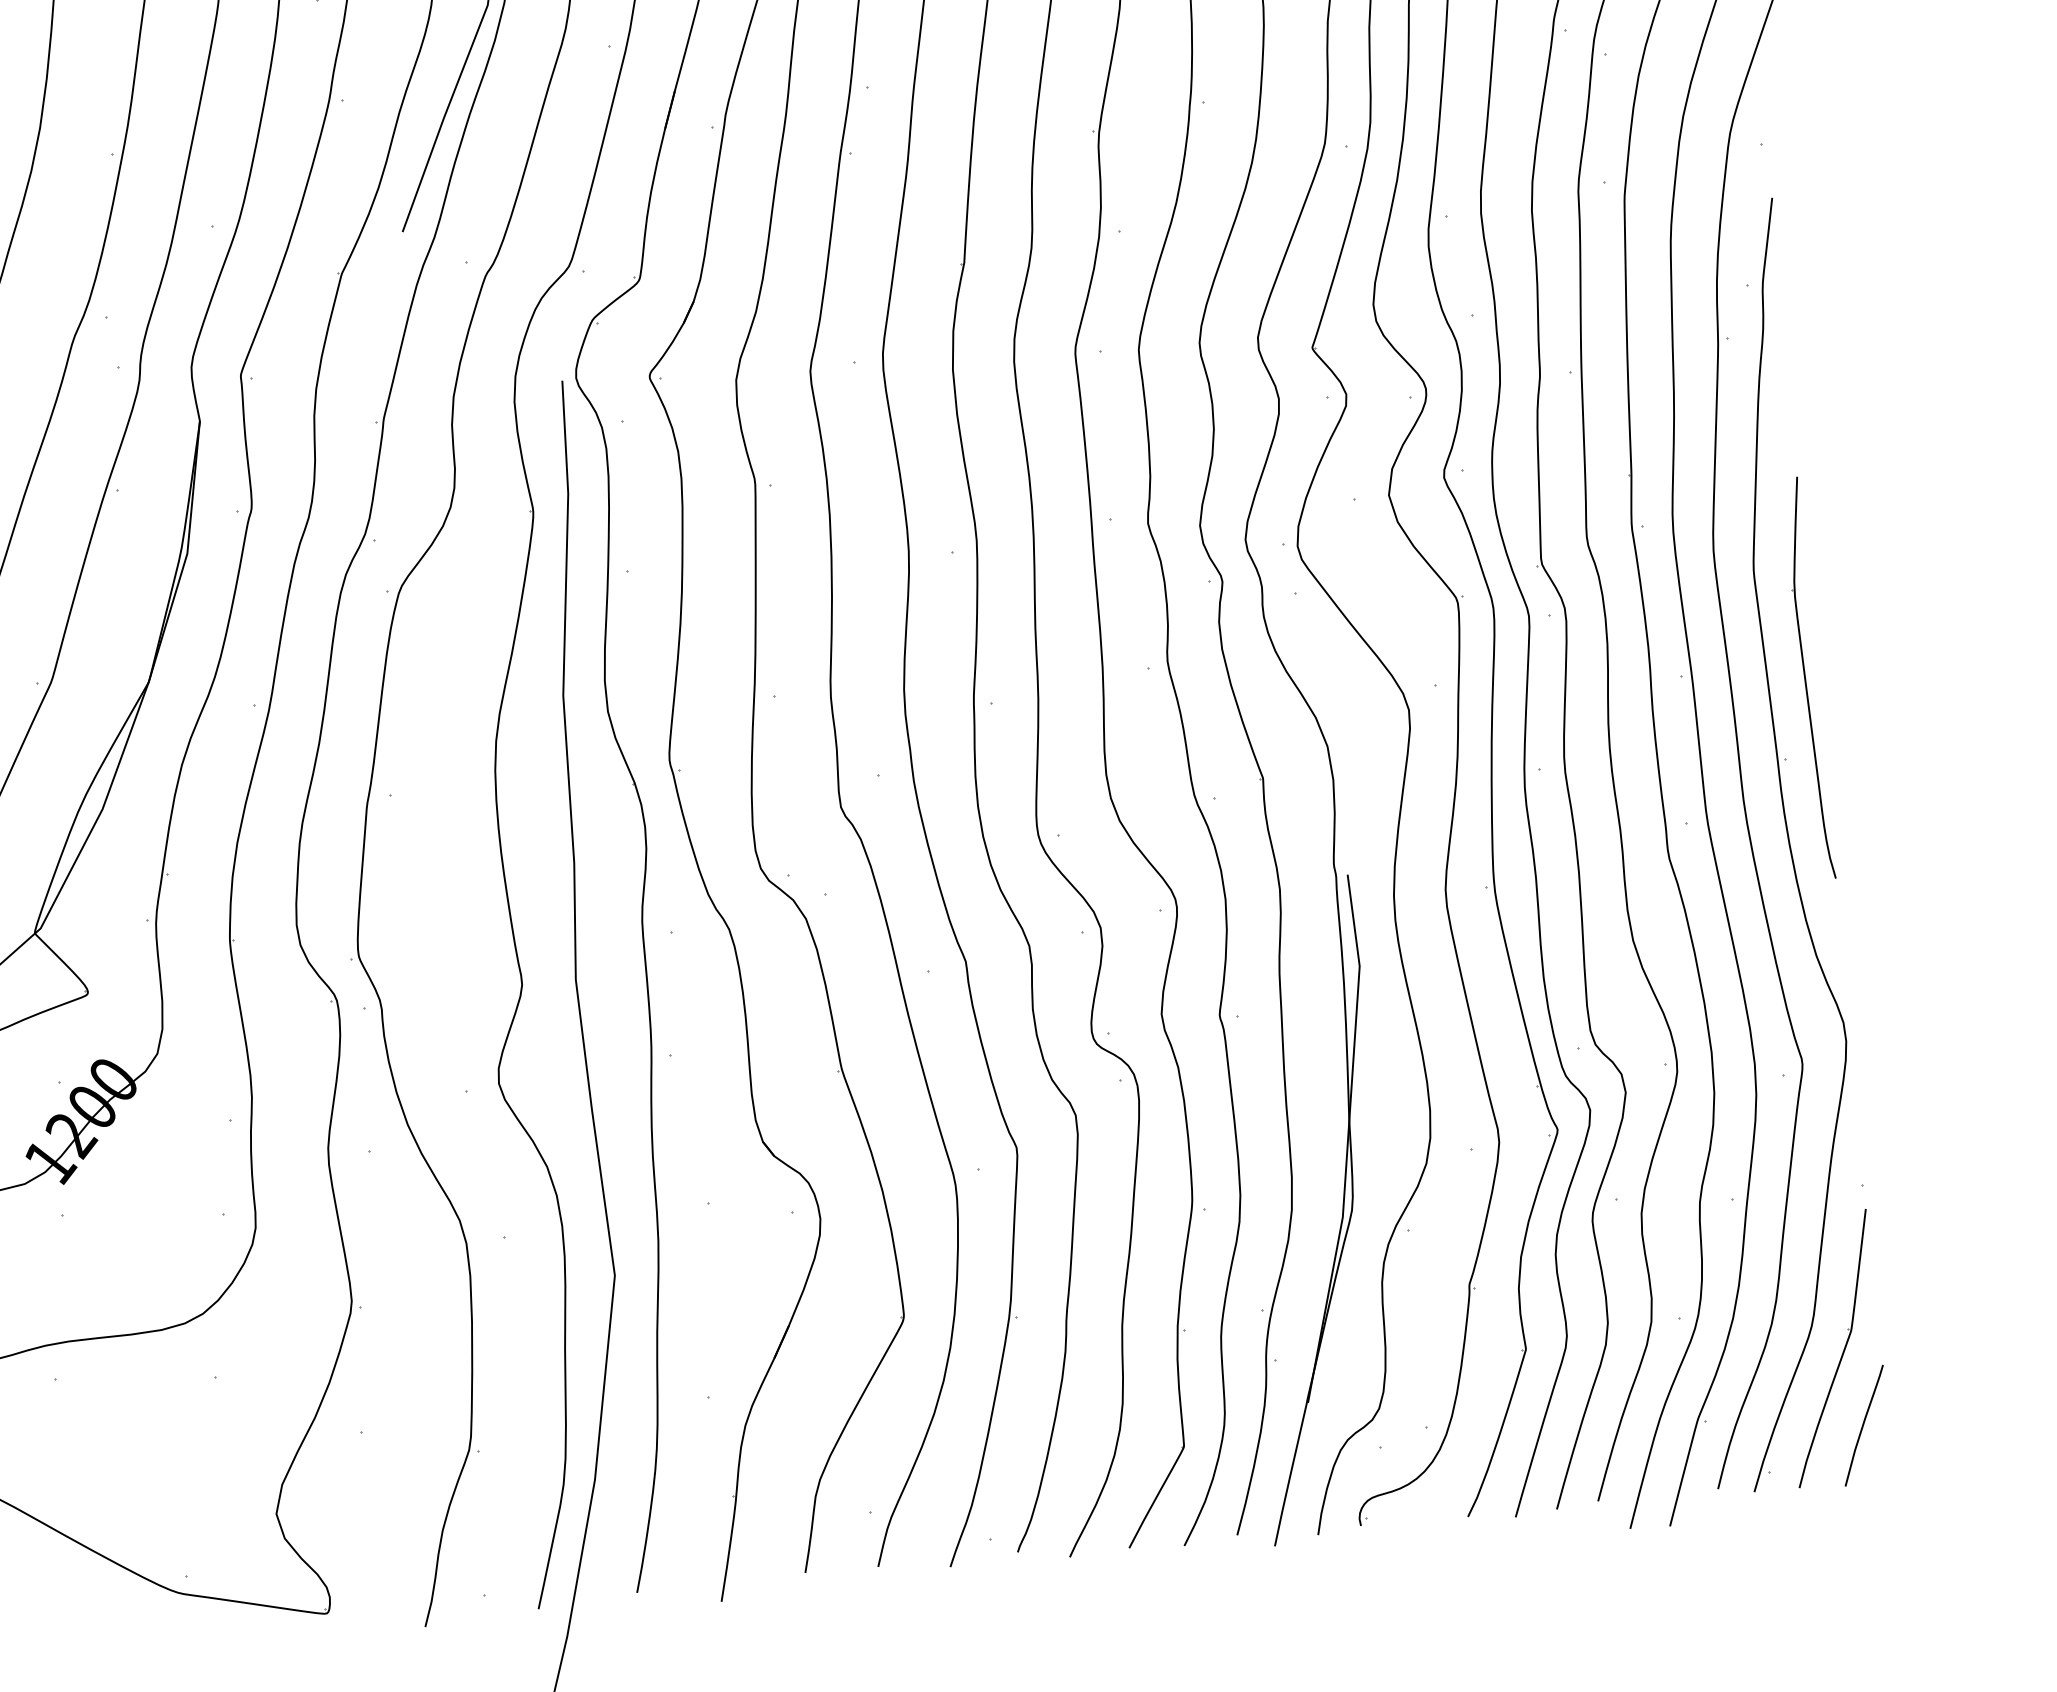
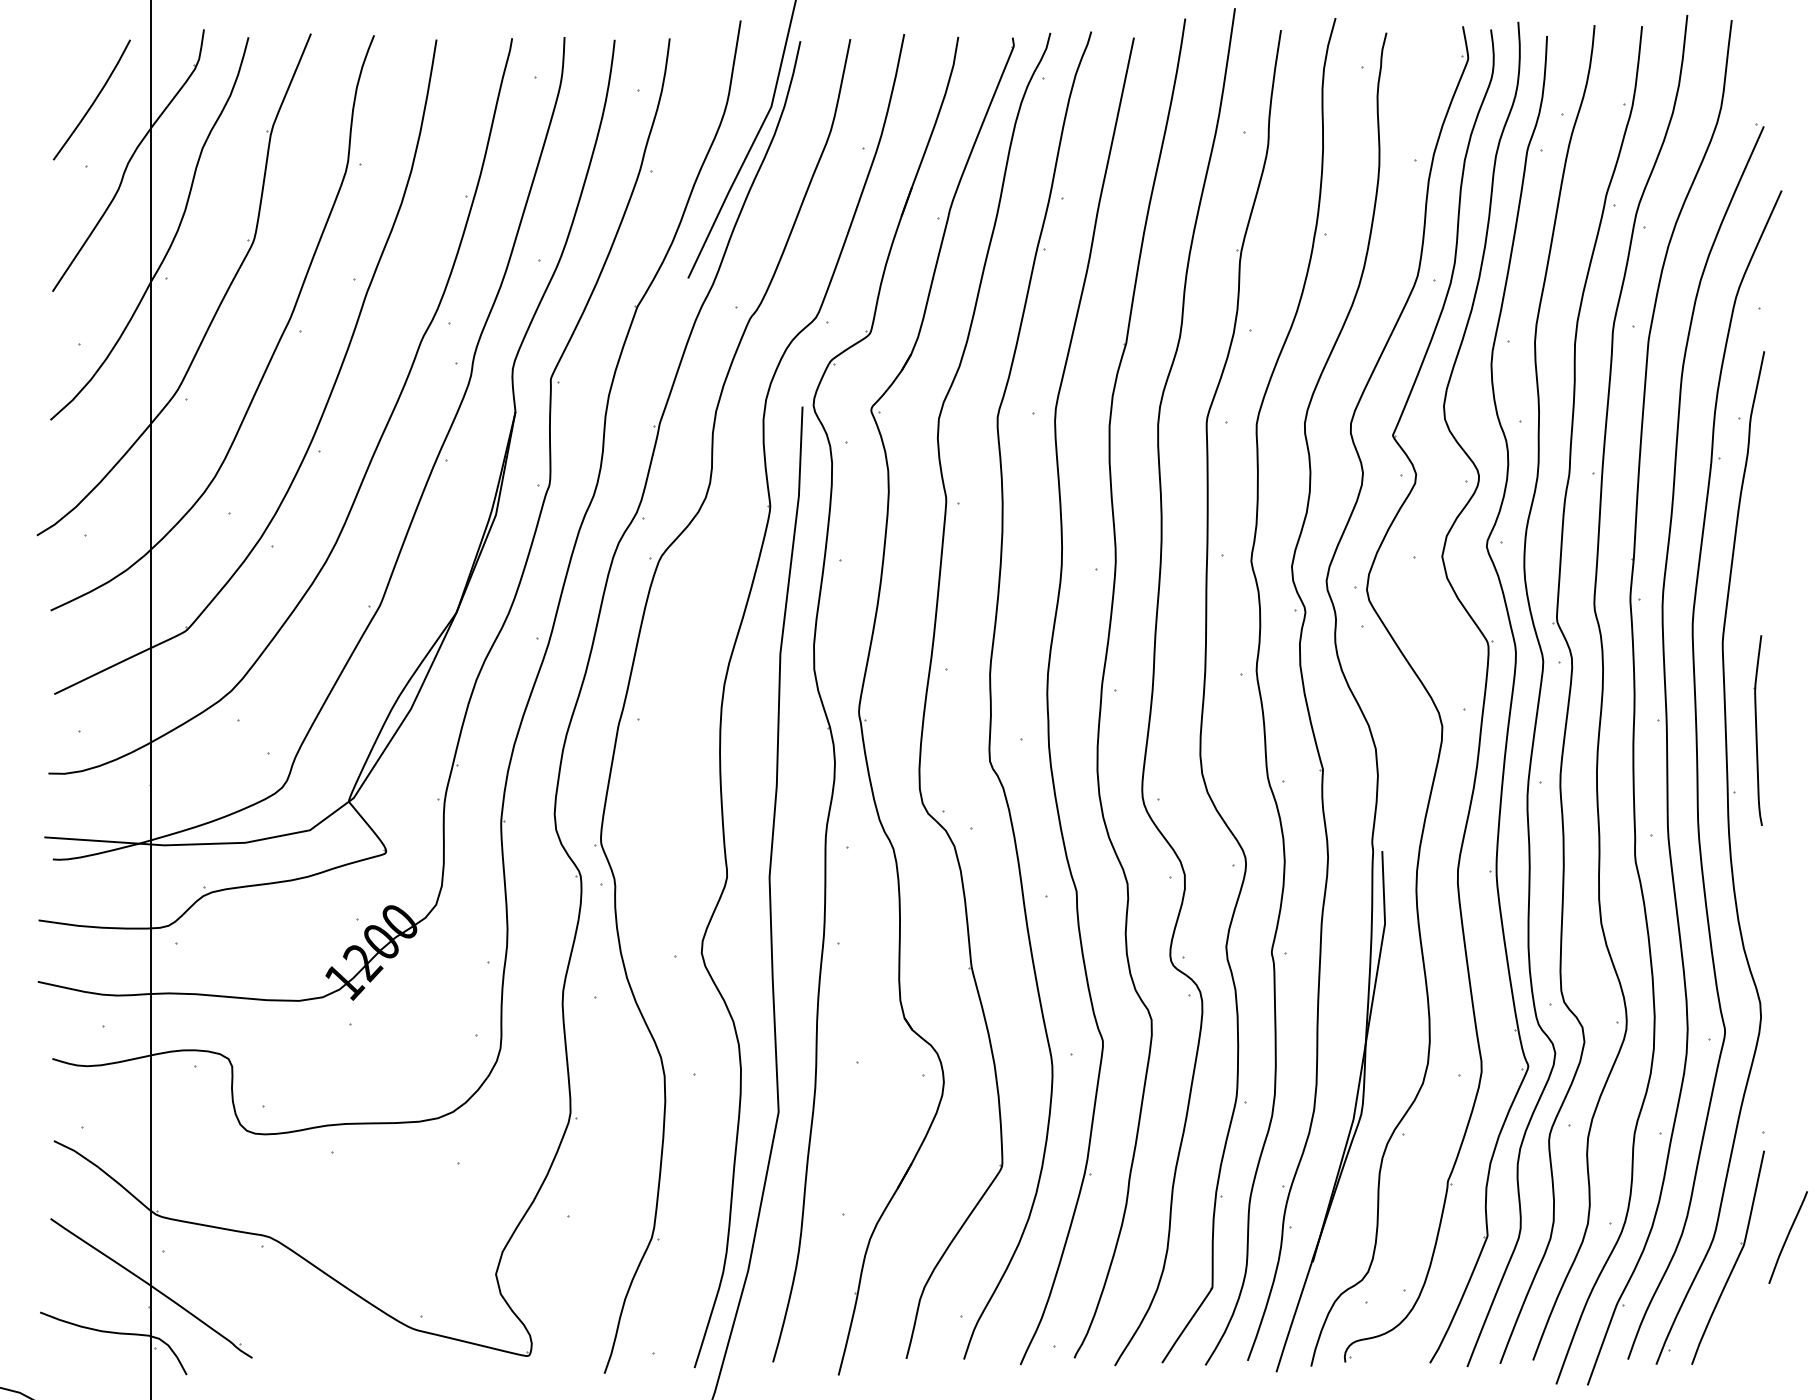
part: (1808, 678) -> (1757, 730), size x0.6
curve: (1863, 1425) -> (1787, 1237), moved

